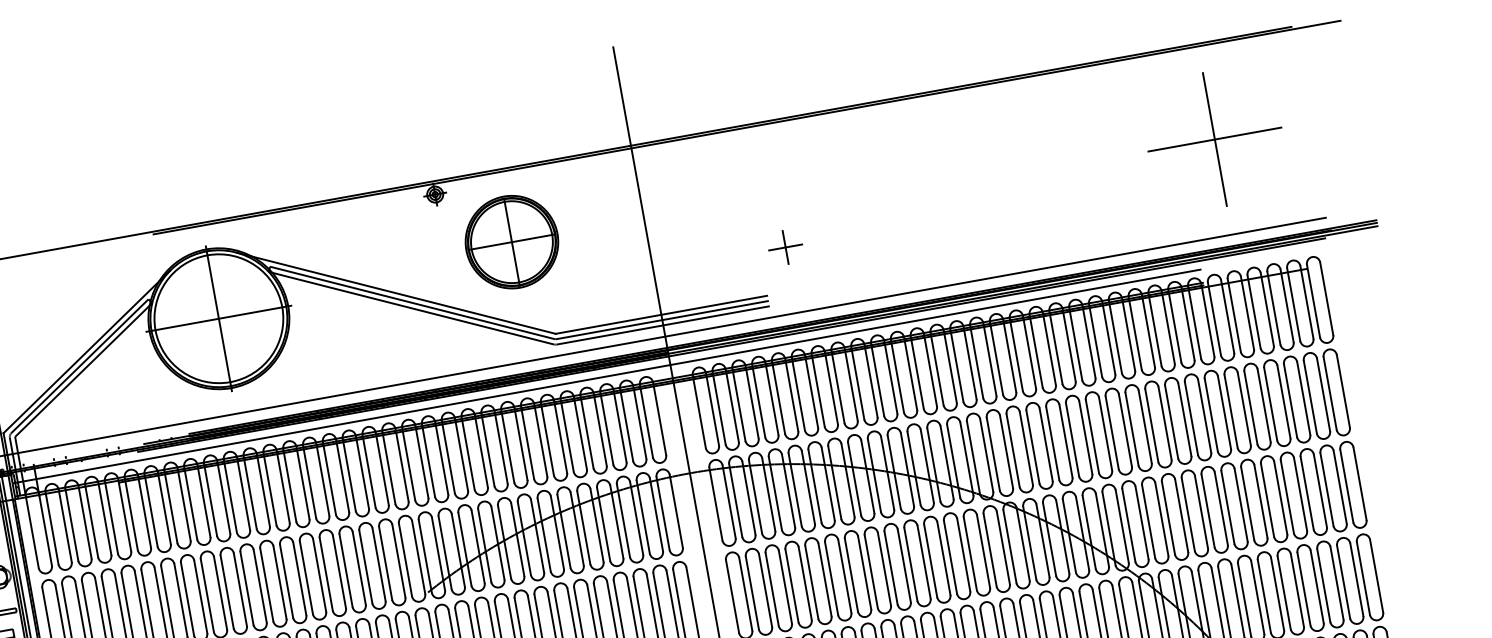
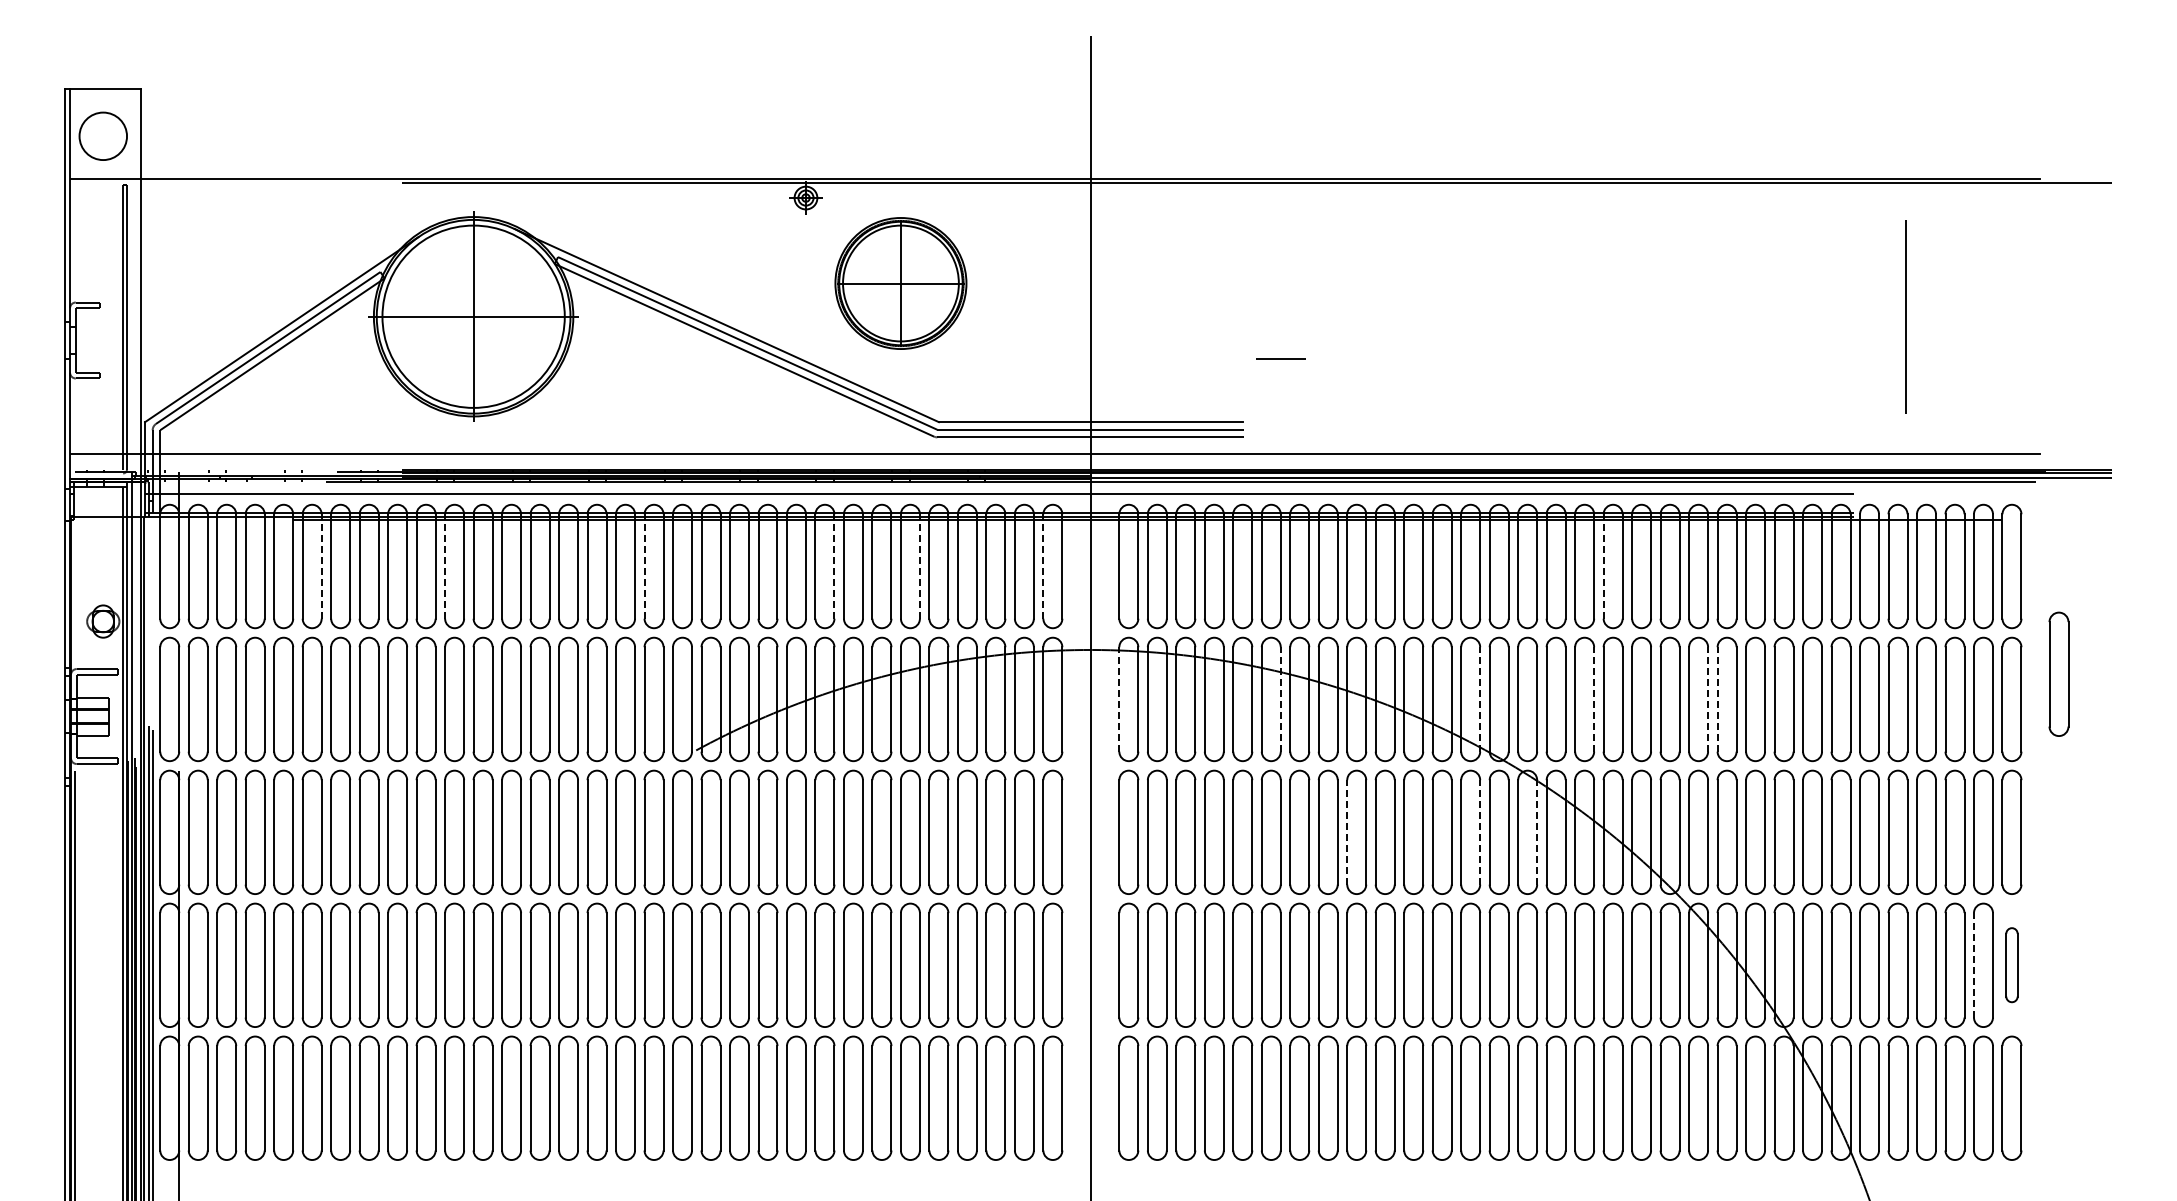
line: (1214, 139) -> (1905, 316), removed
line: (785, 247) -> (1280, 359), removed
line: (1036, 351) -> (1603, 566), solid -> dashed
part: (1365, 368) -> (2058, 673), added
line: (646, 421) -> (1043, 566), solid -> dashed
line: (1131, 428) -> (1717, 698), solid -> dashed
line: (1125, 429) -> (1708, 698), solid -> dashed
line: (560, 436) -> (919, 566), solid -> dashed
line: (1046, 444) -> (1594, 698), solid -> dashed
line: (501, 447) -> (834, 566), solid -> dashed
line: (966, 458) -> (1480, 698), solid -> dashed
line: (369, 471) -> (644, 566), solid -> dashed
line: (827, 483) -> (1280, 698), solid -> dashed
line: (230, 495) -> (445, 566), solid -> dashed
line: (715, 503) -> (1119, 698), solid -> dashed
line: (144, 511) -> (321, 566), solid -> dashed
line: (1023, 543) -> (1537, 831), solid -> dashed
line: (983, 550) -> (1480, 831), solid -> dashed
line: (891, 567) -> (1347, 831), solid -> dashed
part: (1369, 576) -> (2011, 964), size x0.6
line: (1343, 581) -> (1973, 964), solid -> dashed

